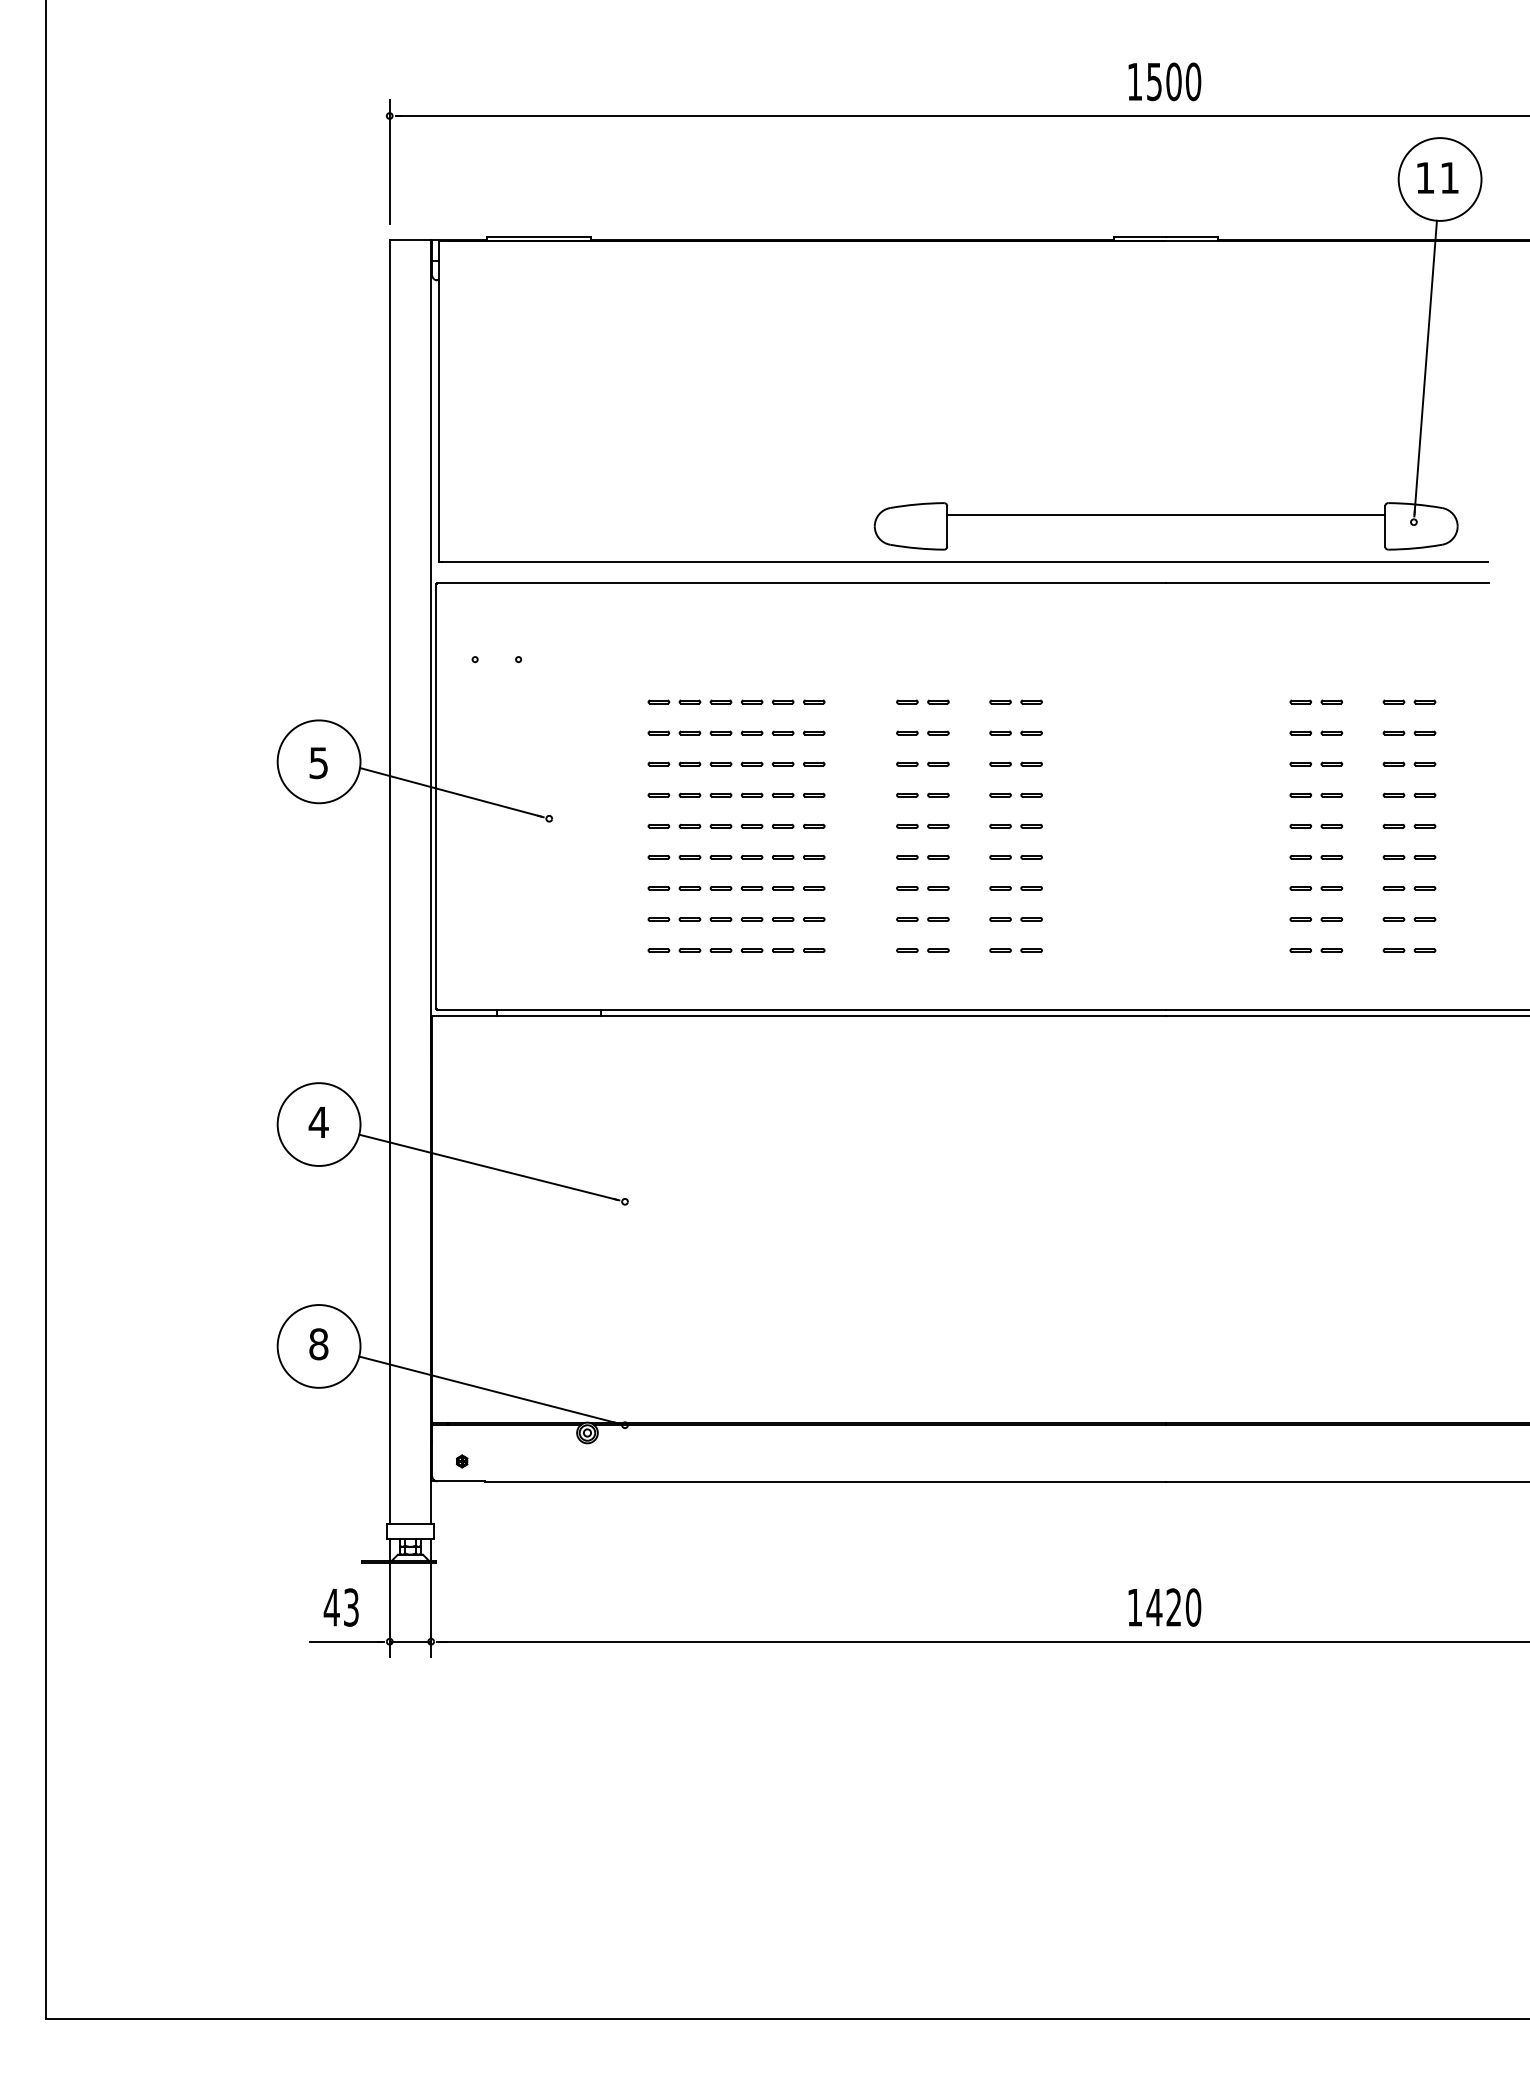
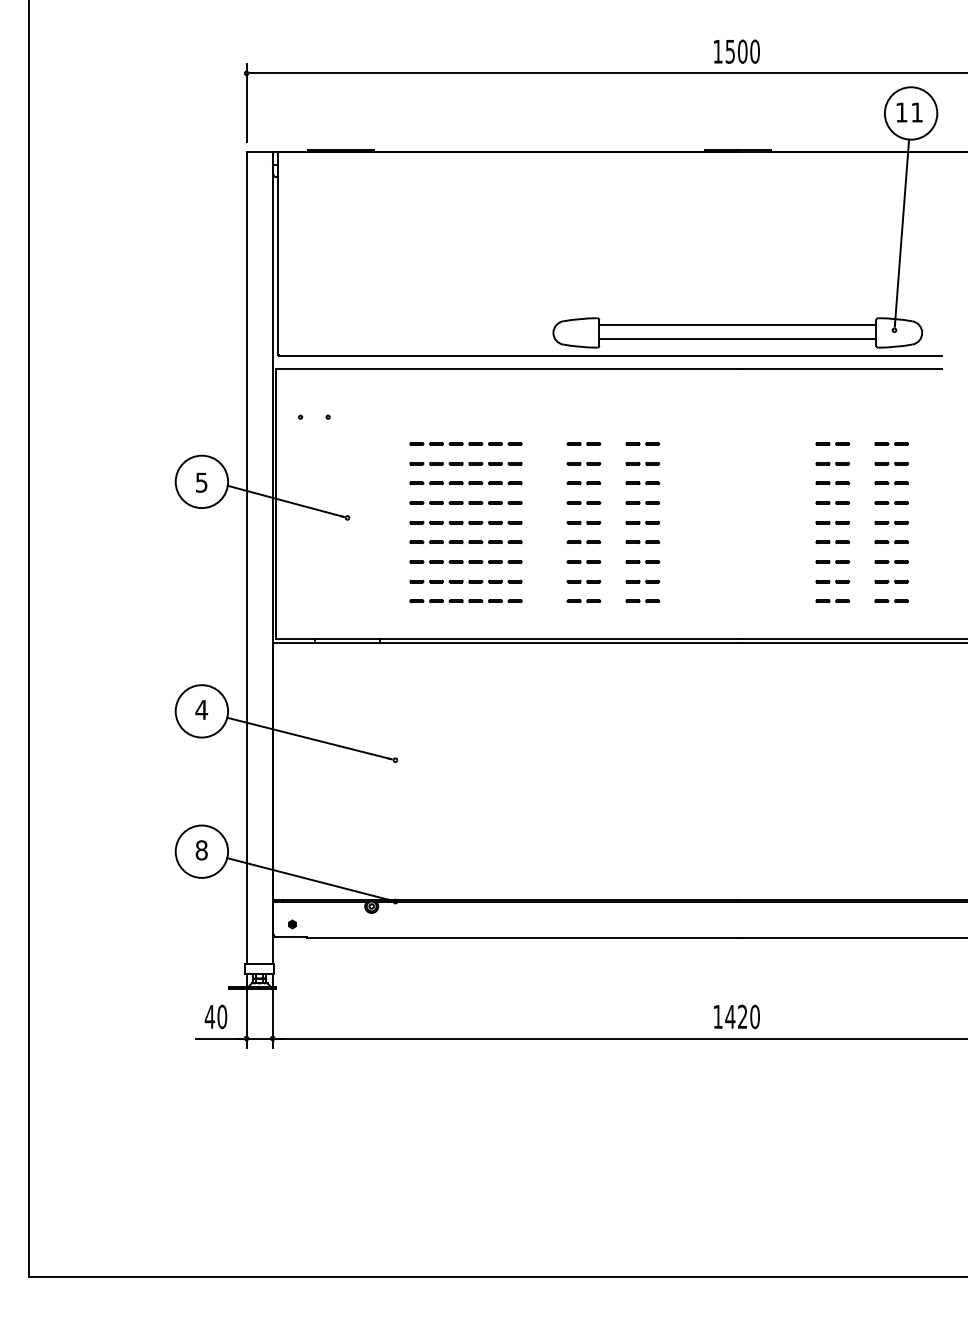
line: (1165, 536) -> (737, 339), added
text: (351, 1606) -> (222, 1016), 43 -> 40

